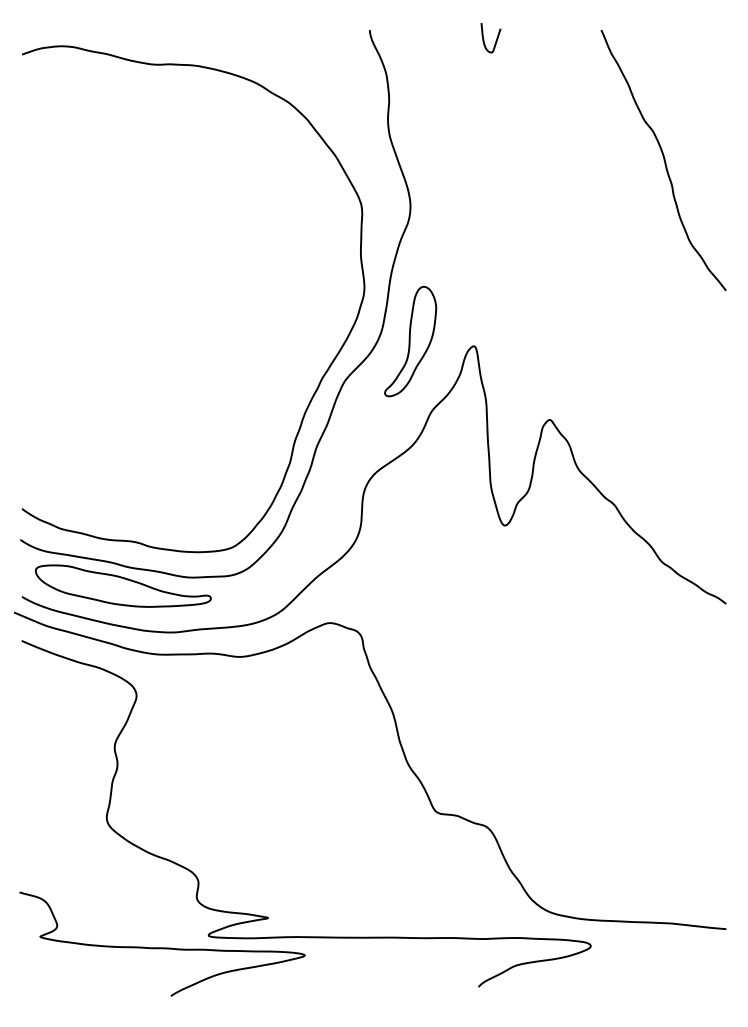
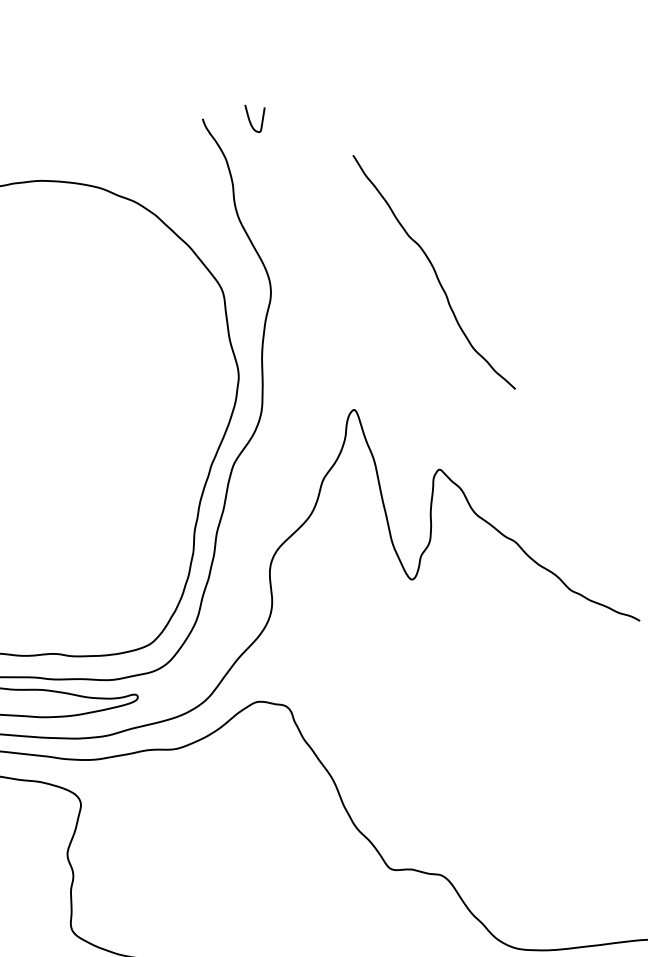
curve: (495, 40) -> (261, 119), moved
curve: (663, 160) -> (434, 272), moved
part: (410, 341) -> (291, 415), removed

